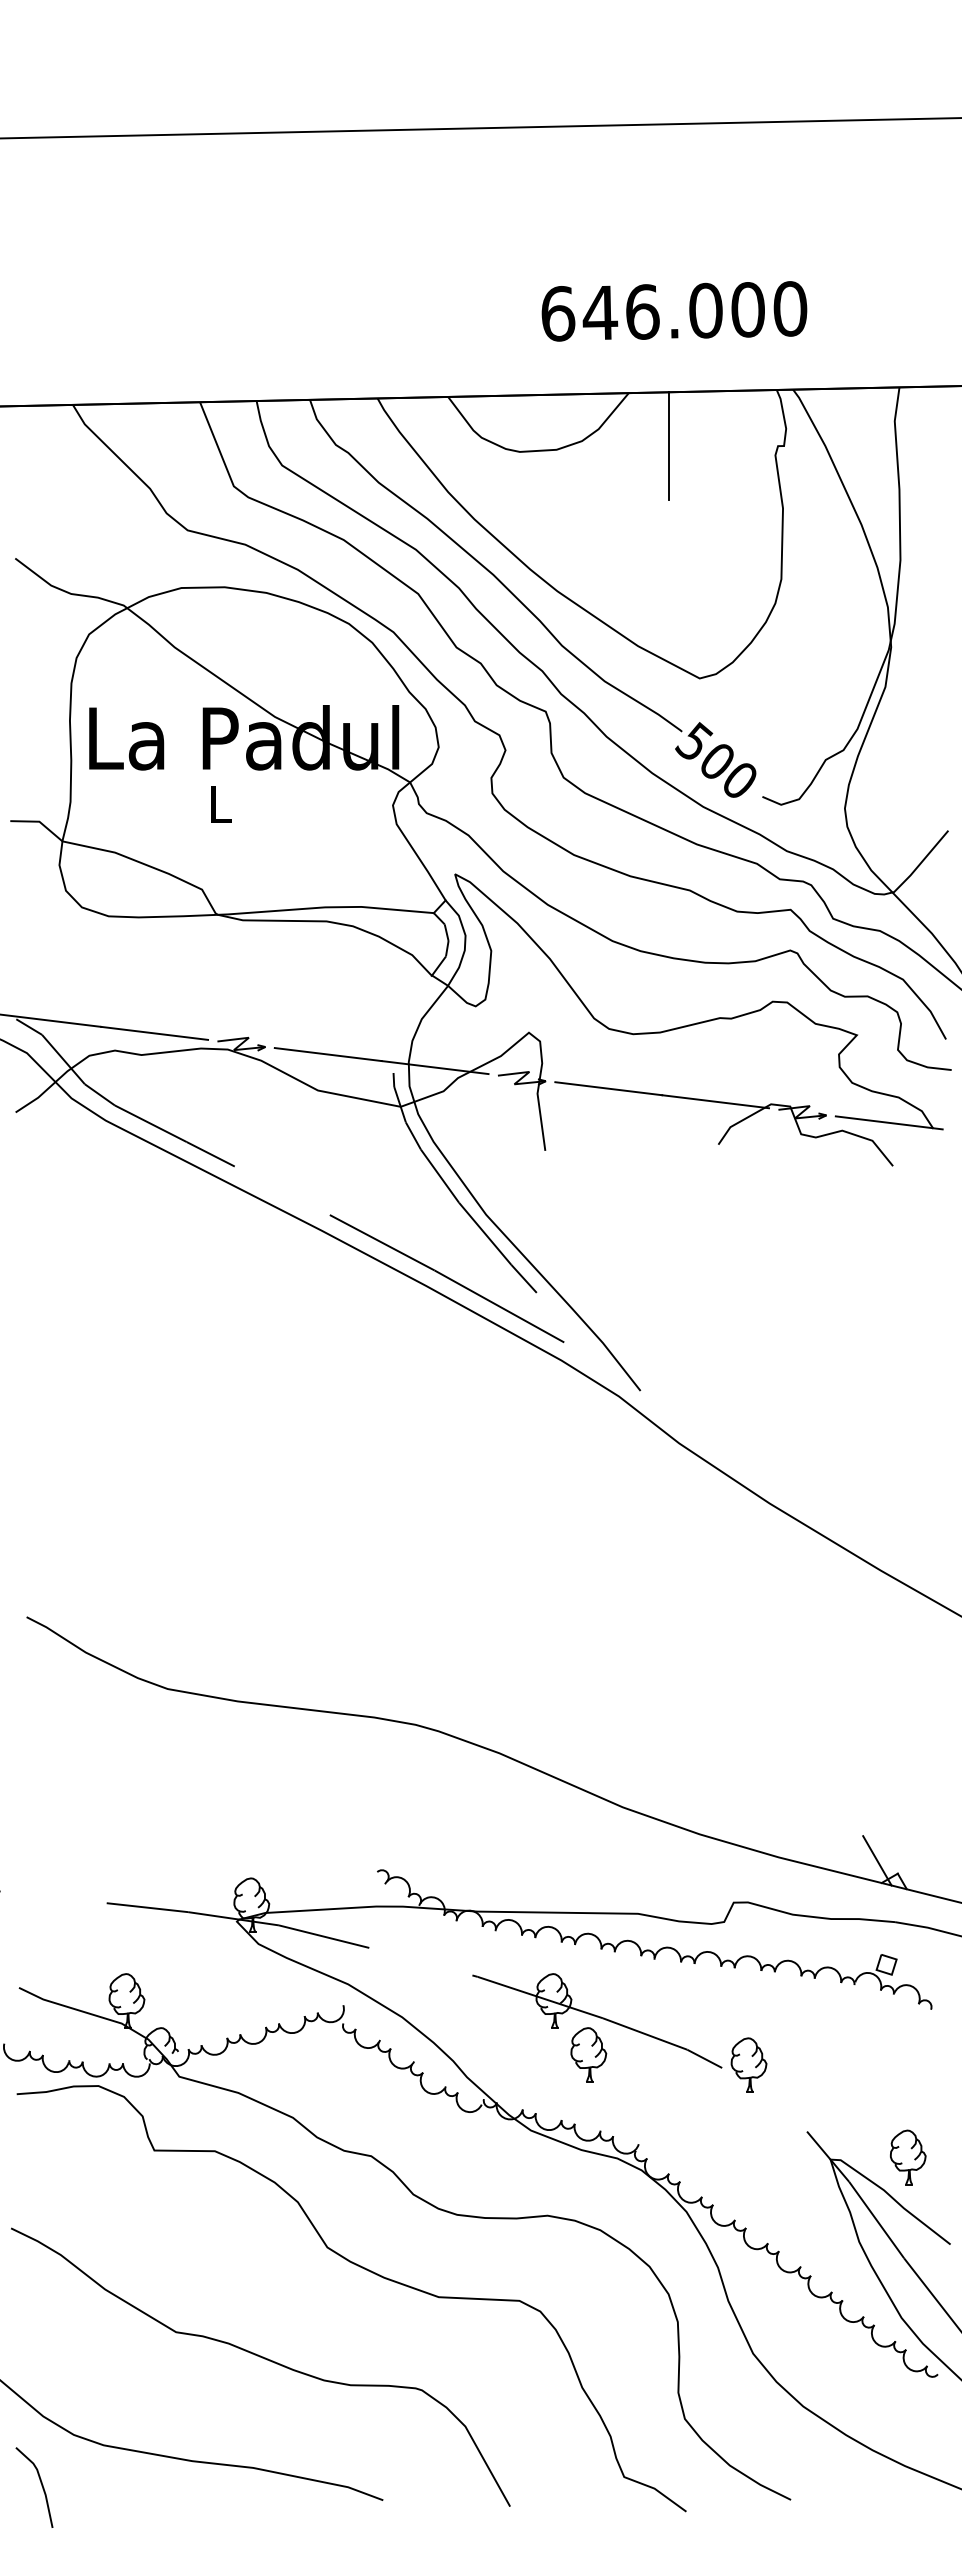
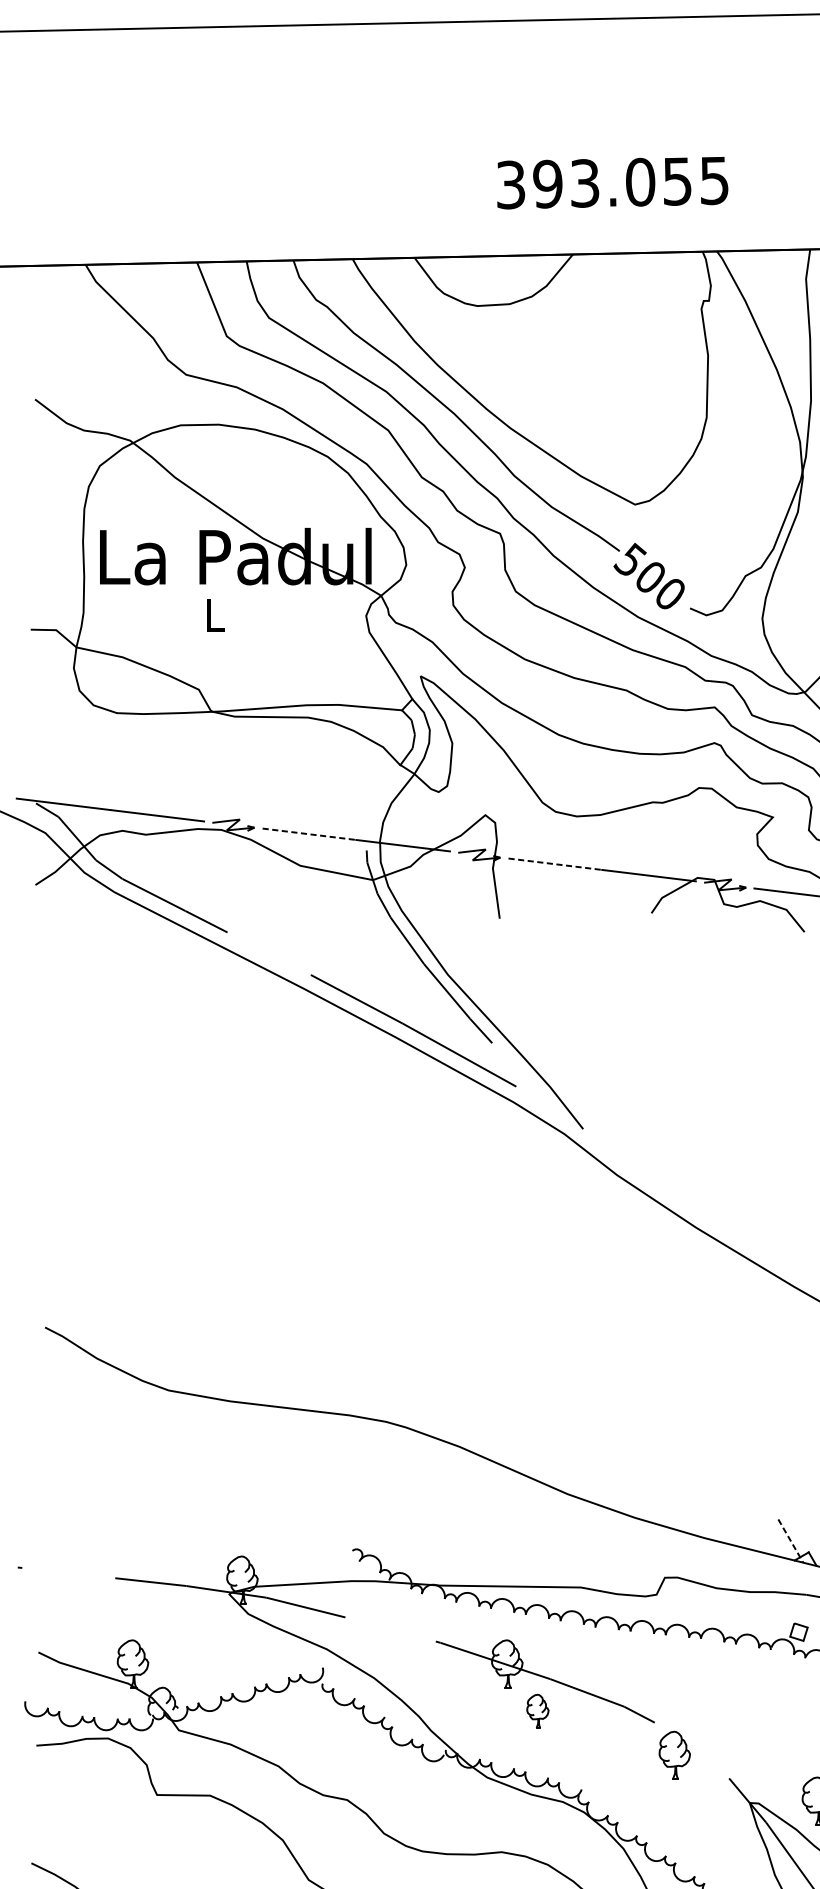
text: (674, 311) -> (612, 182), 646.000 -> 393.055
line: (668, 445) -> (607, 300), removed
line: (328, 1054) -> (309, 834), solid -> dashed
line: (608, 1088) -> (555, 864), solid -> dashed
line: (877, 1861) -> (790, 1541), solid -> dashed
part: (588, 2054) -> (537, 1710), size x0.7
part: (748, 2064) -> (674, 1754), moved

